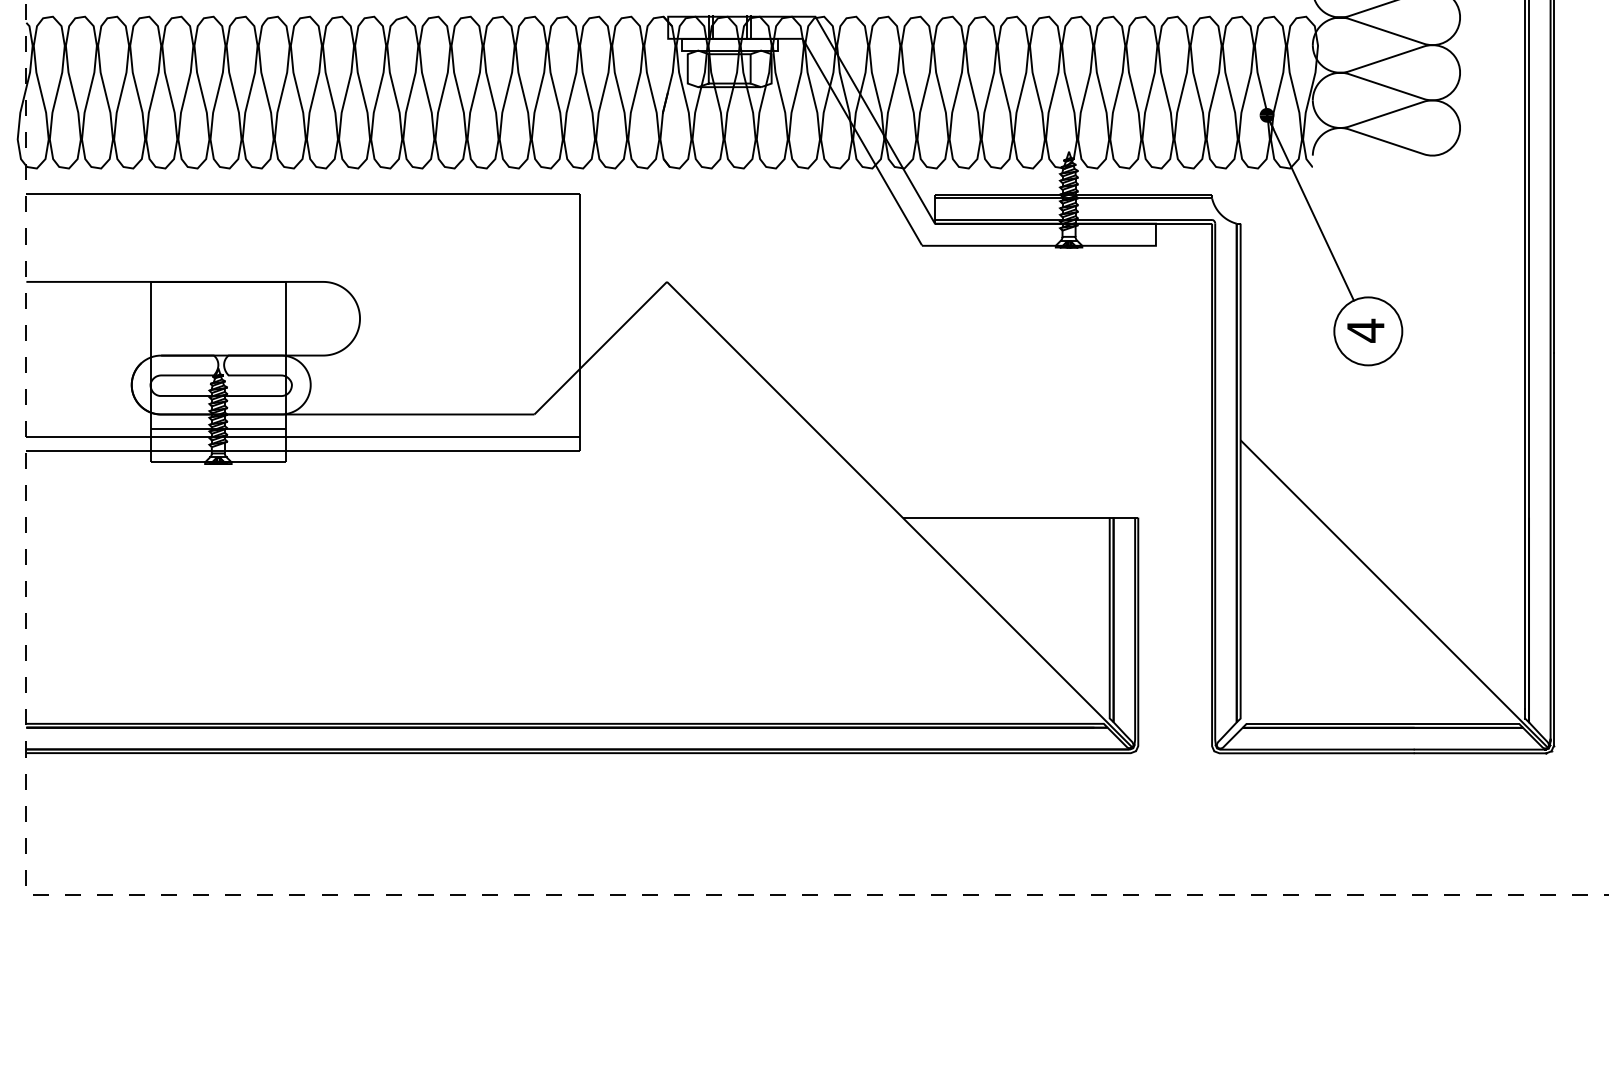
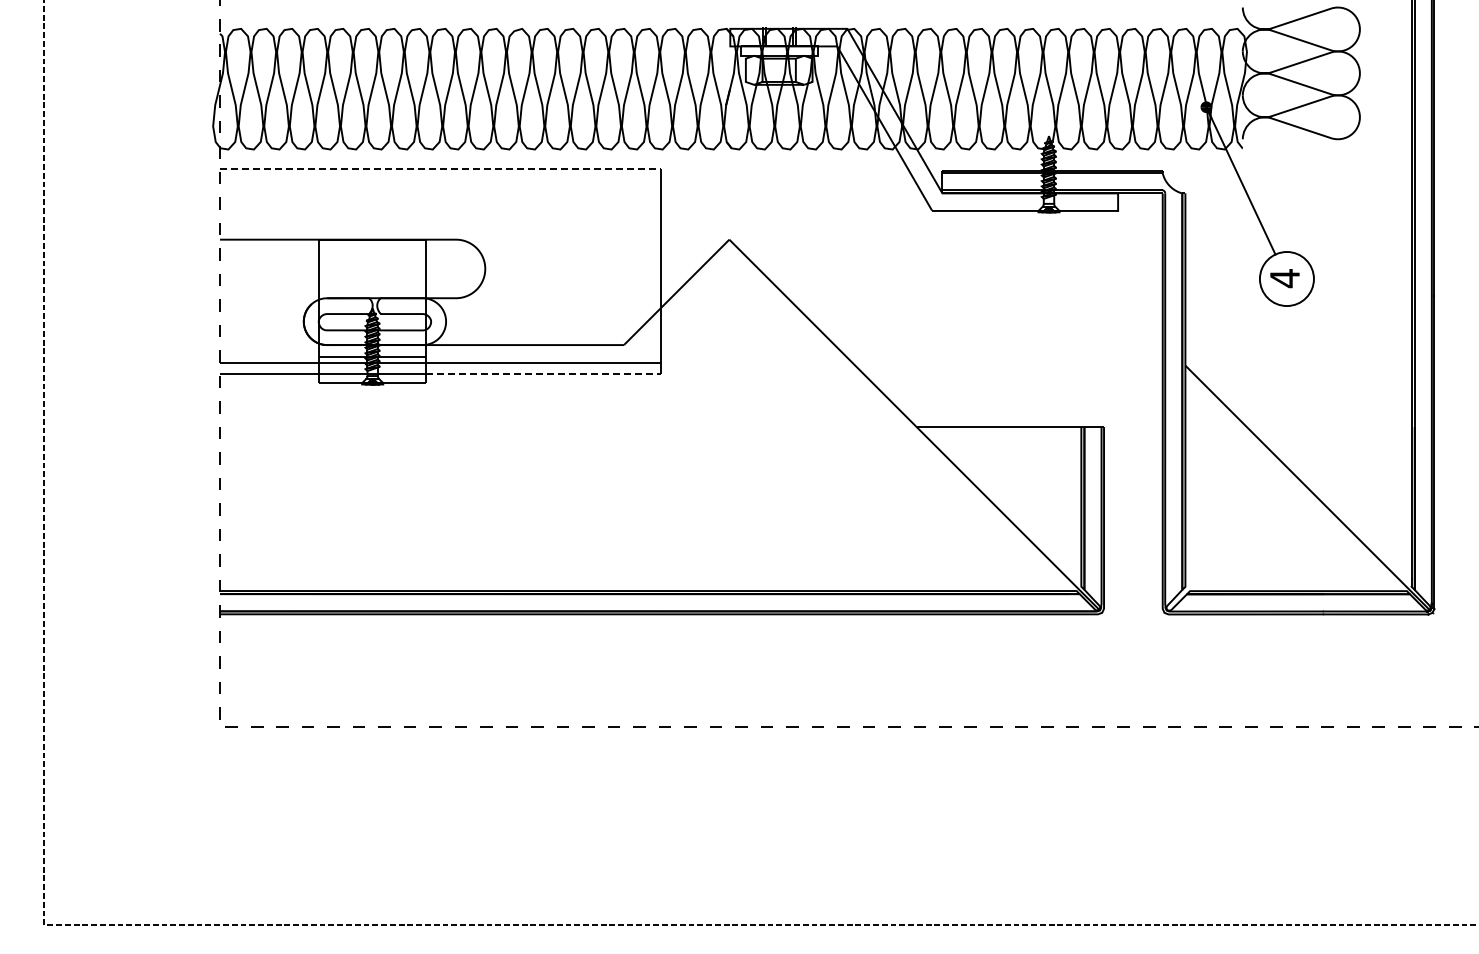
line: (303, 193) -> (440, 169), solid -> dashed
line: (433, 451) -> (543, 374), solid -> dashed

